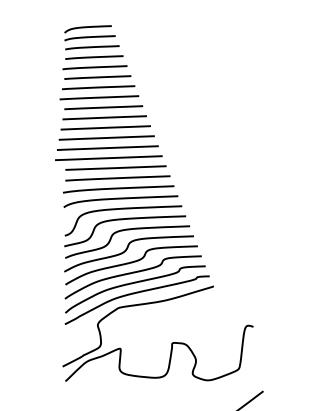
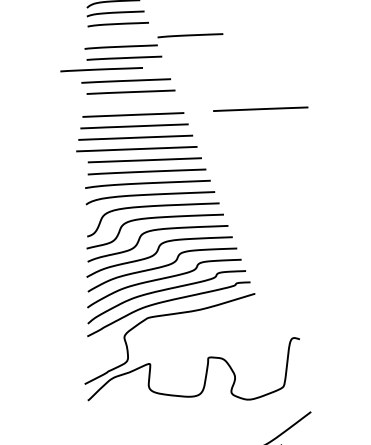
line: (94, 57) -> (190, 35), moved
line: (98, 87) -> (101, 69), moved
line: (104, 117) -> (260, 108), moved

